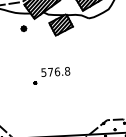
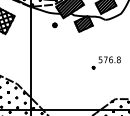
part: (50, 75) -> (105, 62), moved

